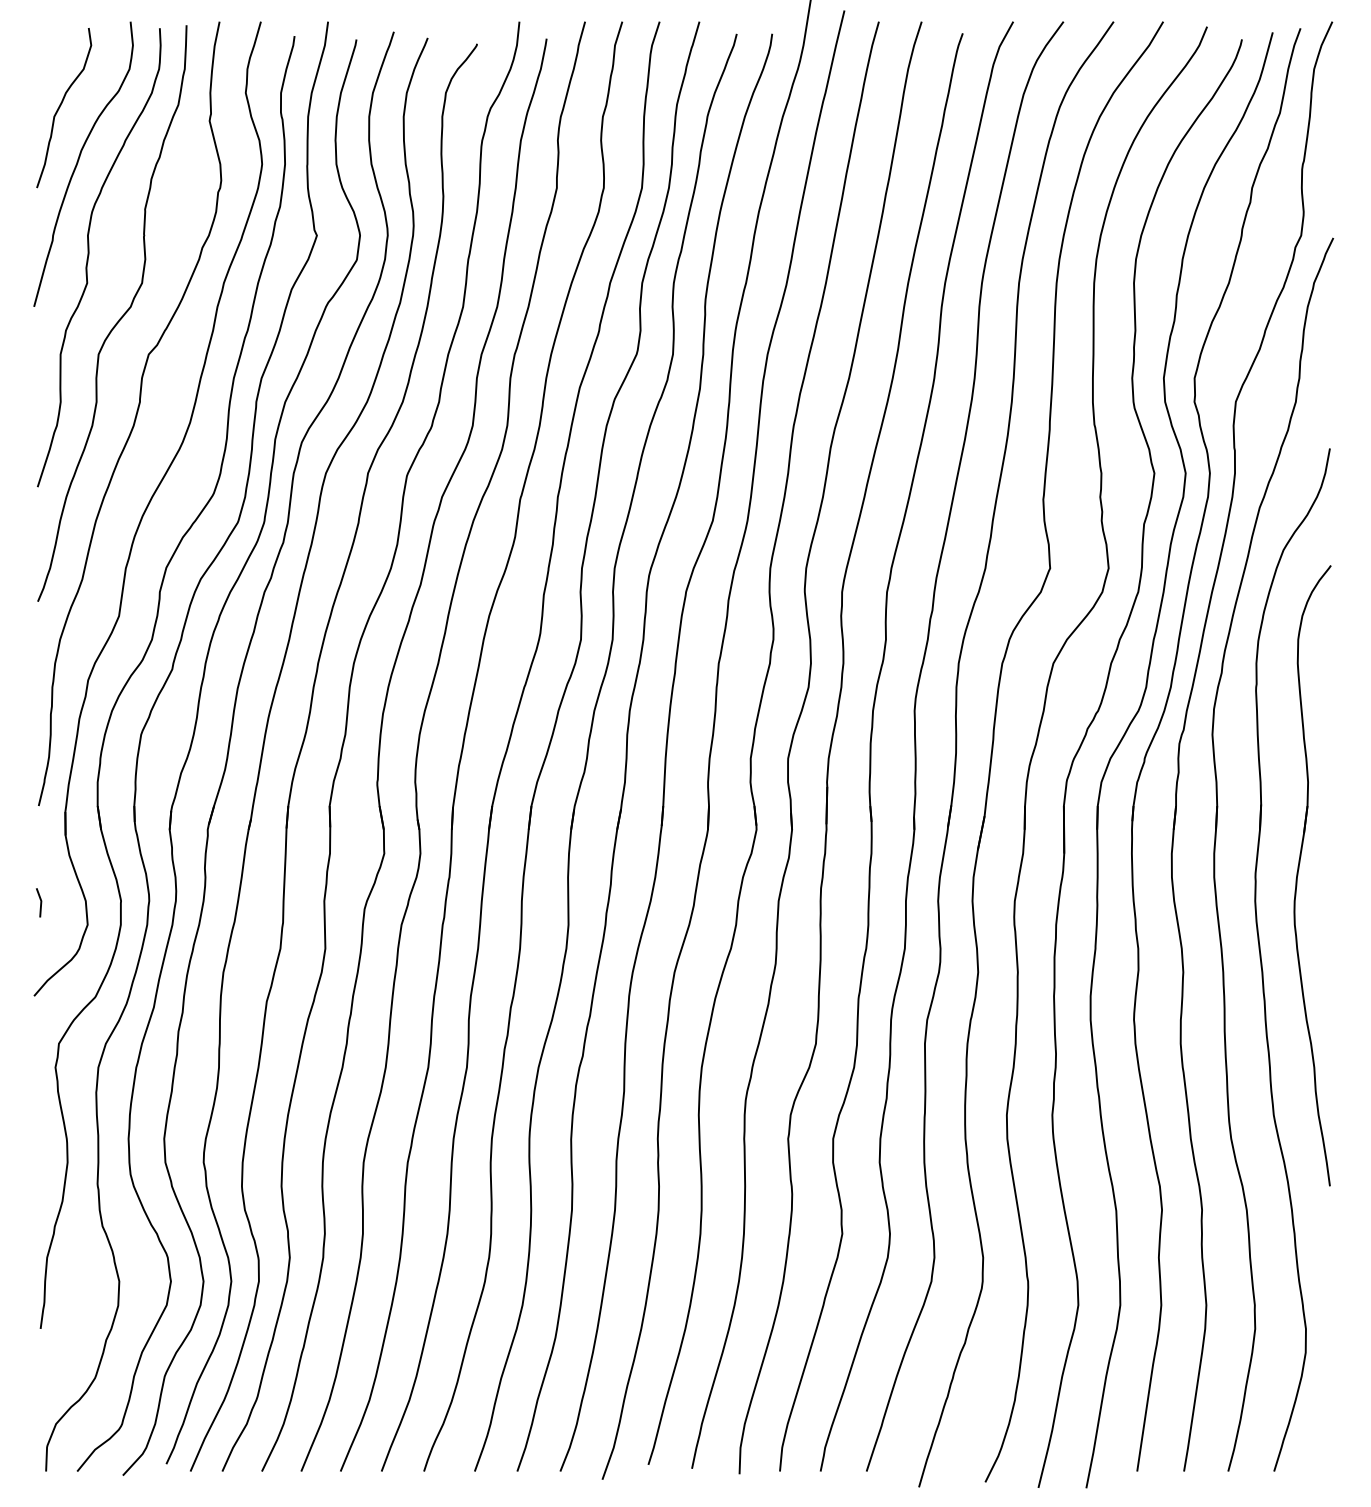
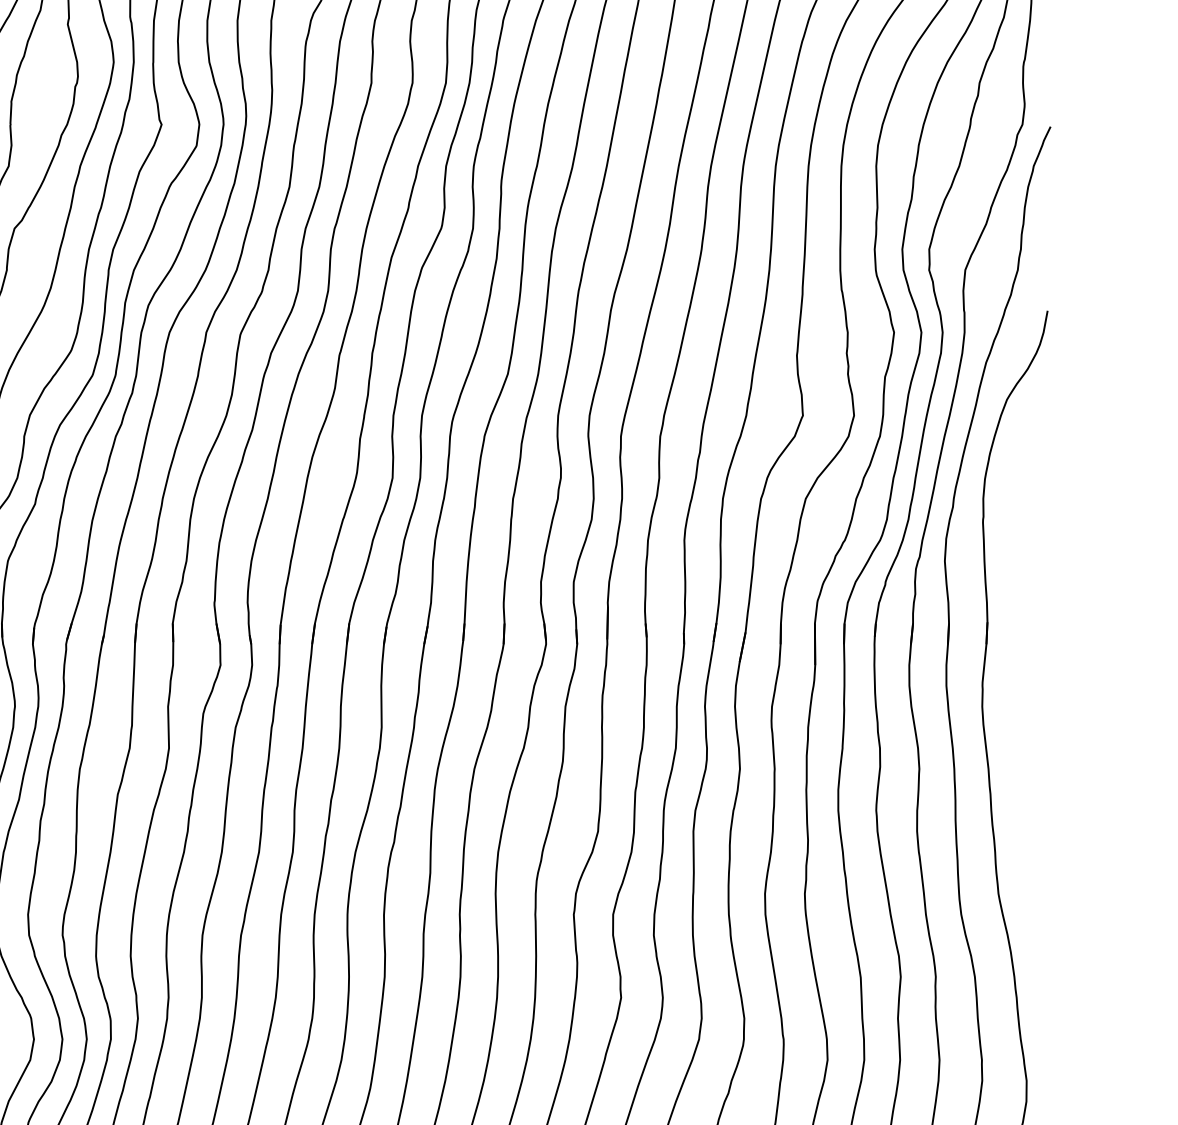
part: (1298, 875) -> (1020, 684), removed

